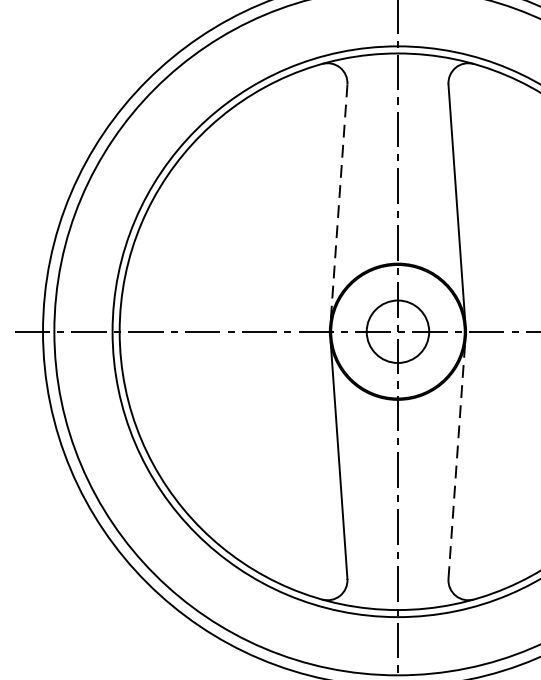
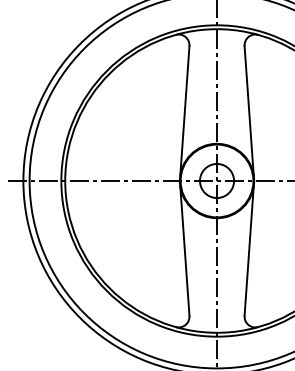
line: (338, 202) -> (184, 110), dashed -> solid
line: (457, 460) -> (249, 251), dashed -> solid

